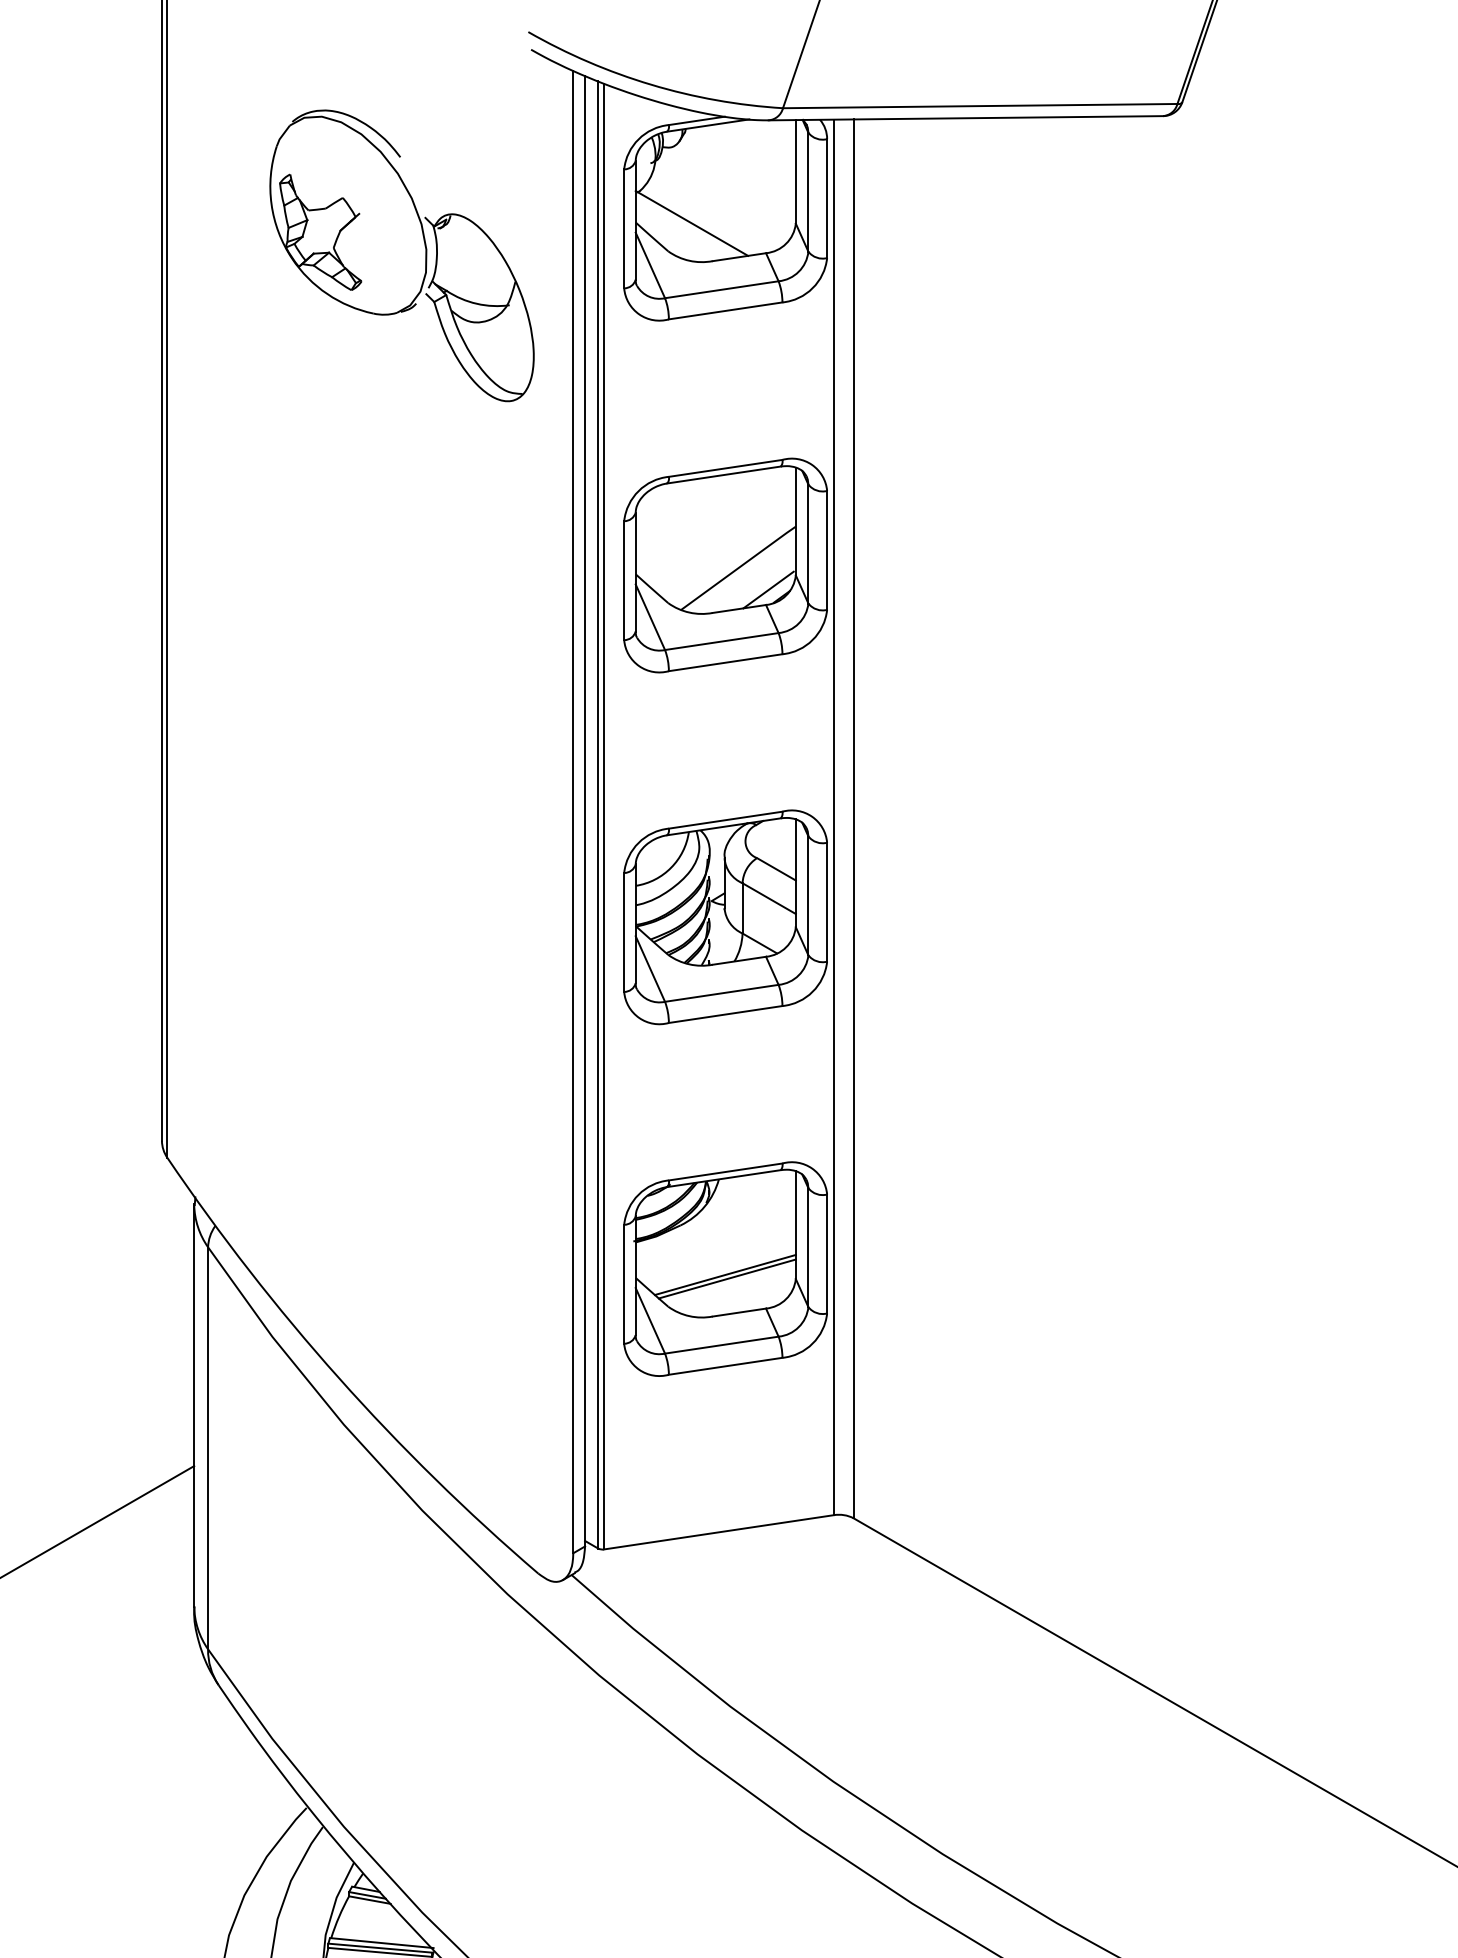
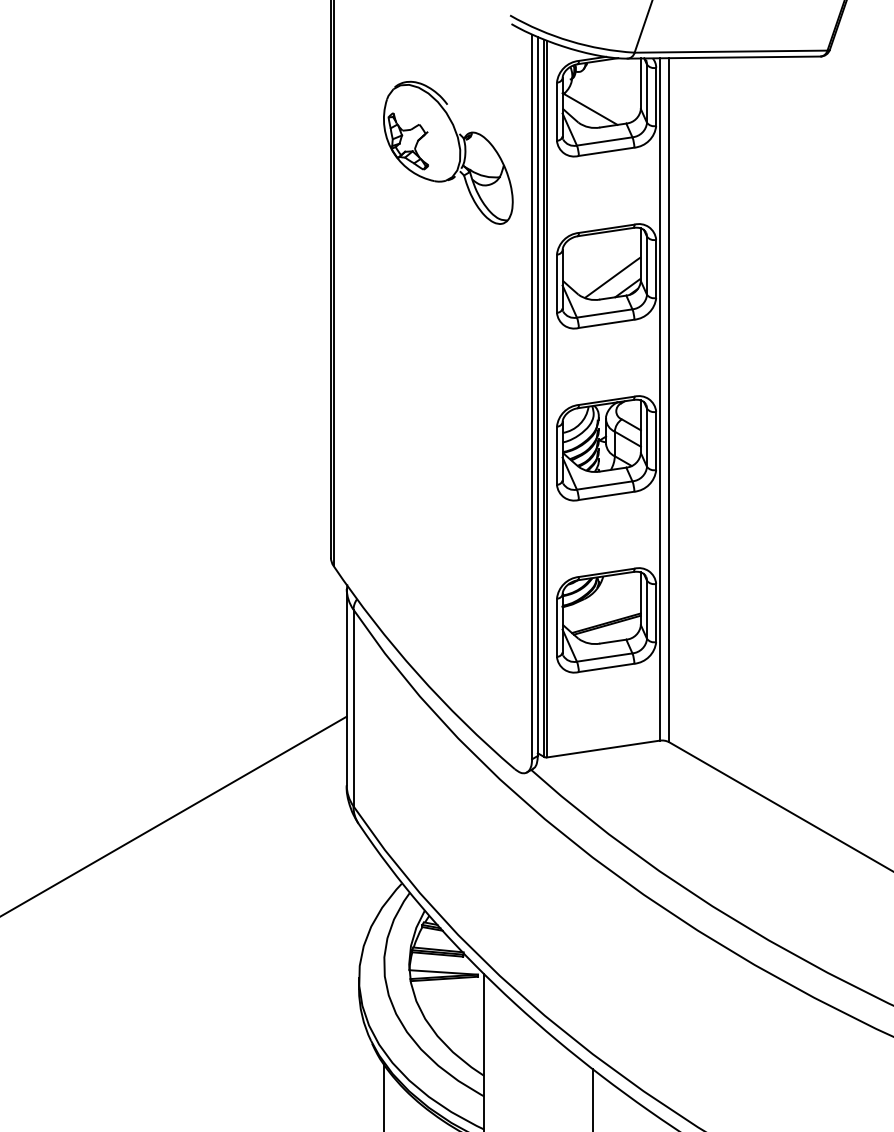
part: (402, 255) -> (448, 152), moved

